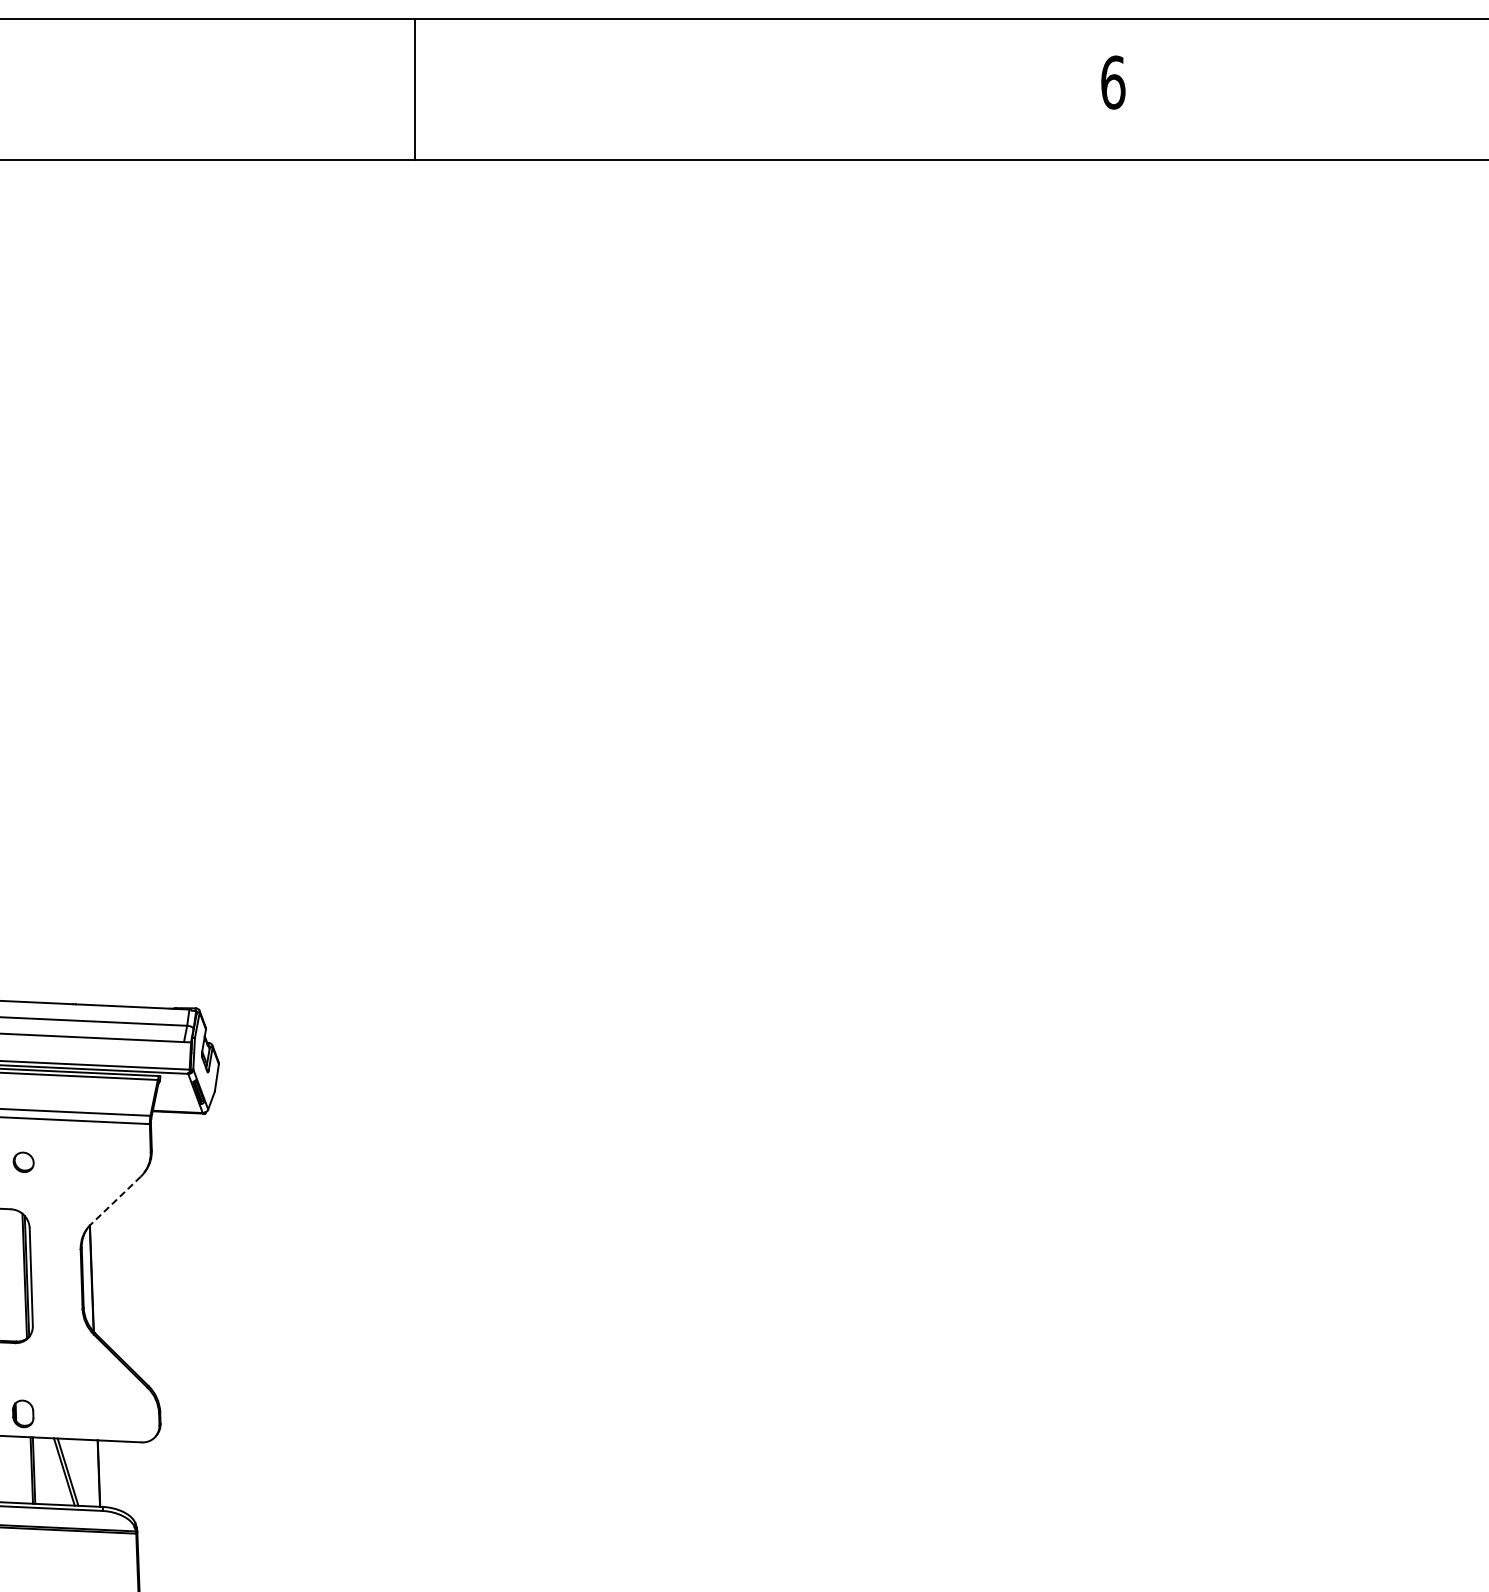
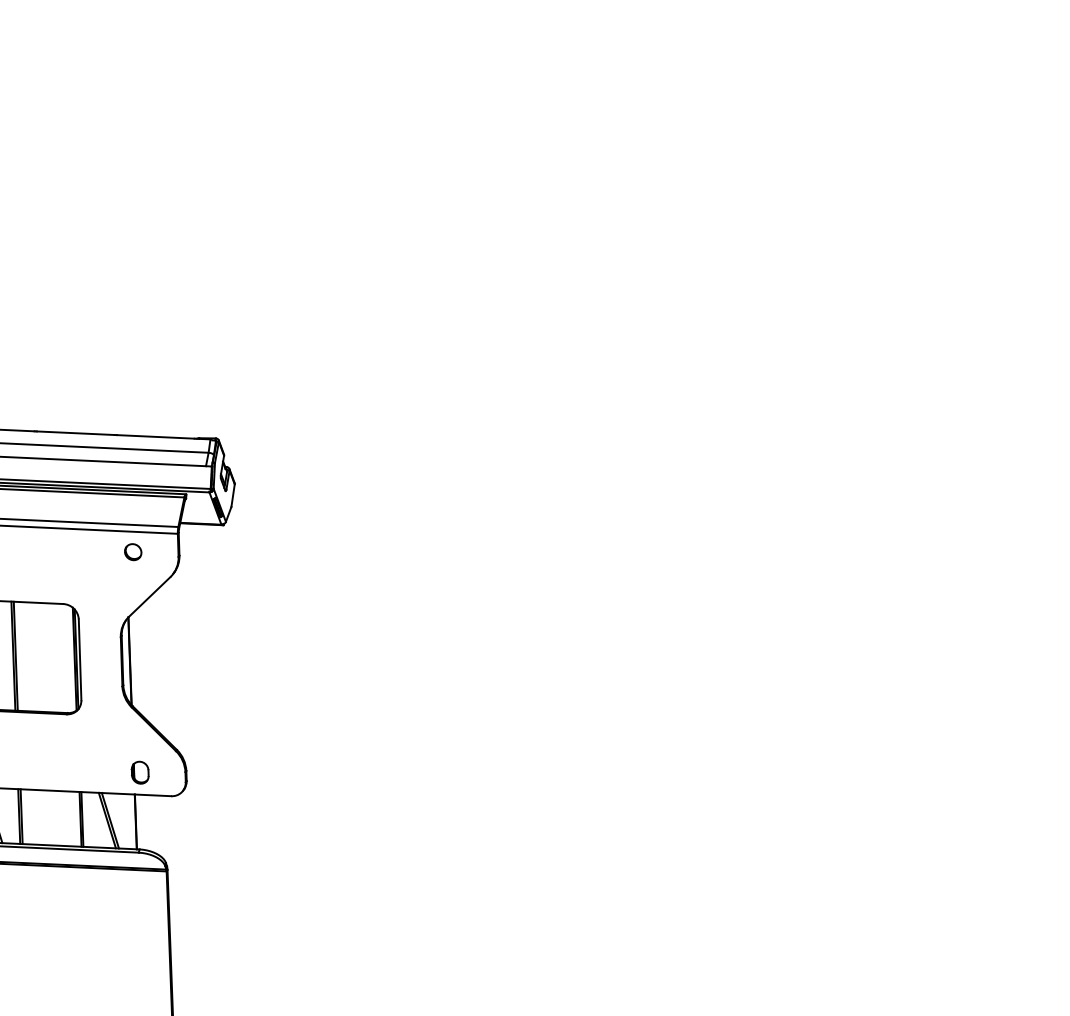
part: (23, 1161) -> (133, 551), moved
line: (115, 1200) -> (149, 596), dashed -> solid
part: (23, 1413) -> (140, 772), moved

